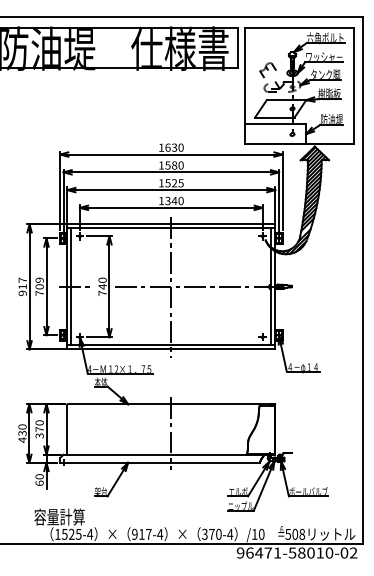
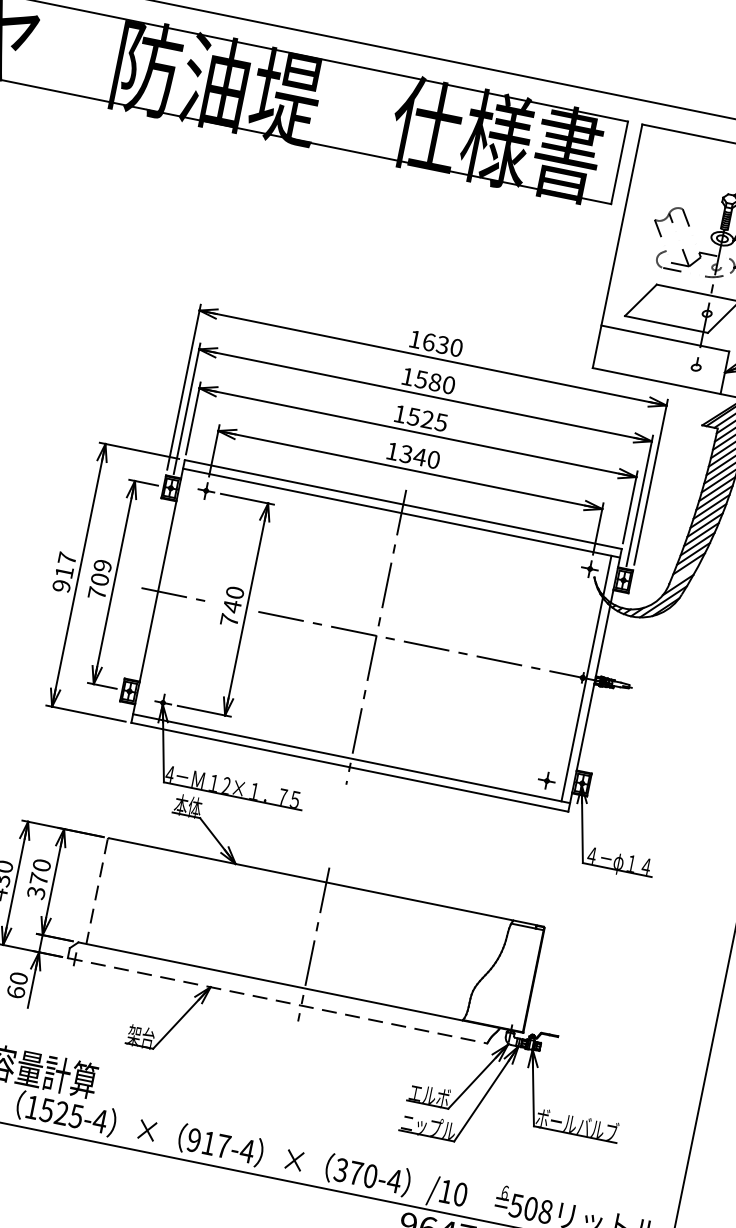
line: (71, 286) -> (167, 592), removed
line: (67, 429) -> (97, 891), solid -> dashed
line: (160, 462) -> (278, 1000), solid -> dashed

